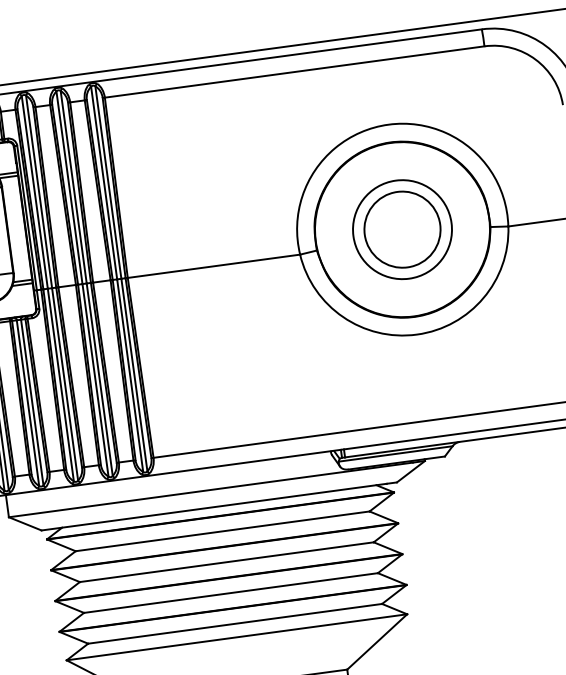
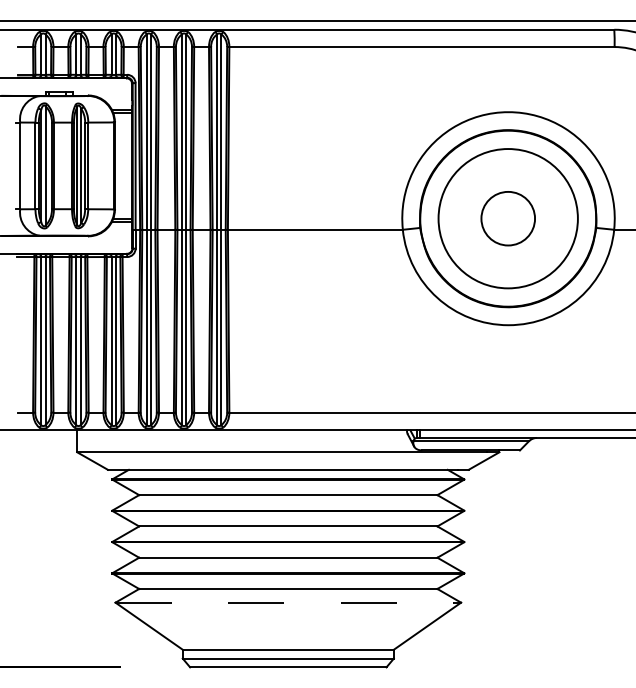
circle: (401, 229) -> (507, 218), size x0.7
circle: (402, 229) -> (508, 218), size x1.4
line: (237, 637) -> (288, 602), solid -> dashed

